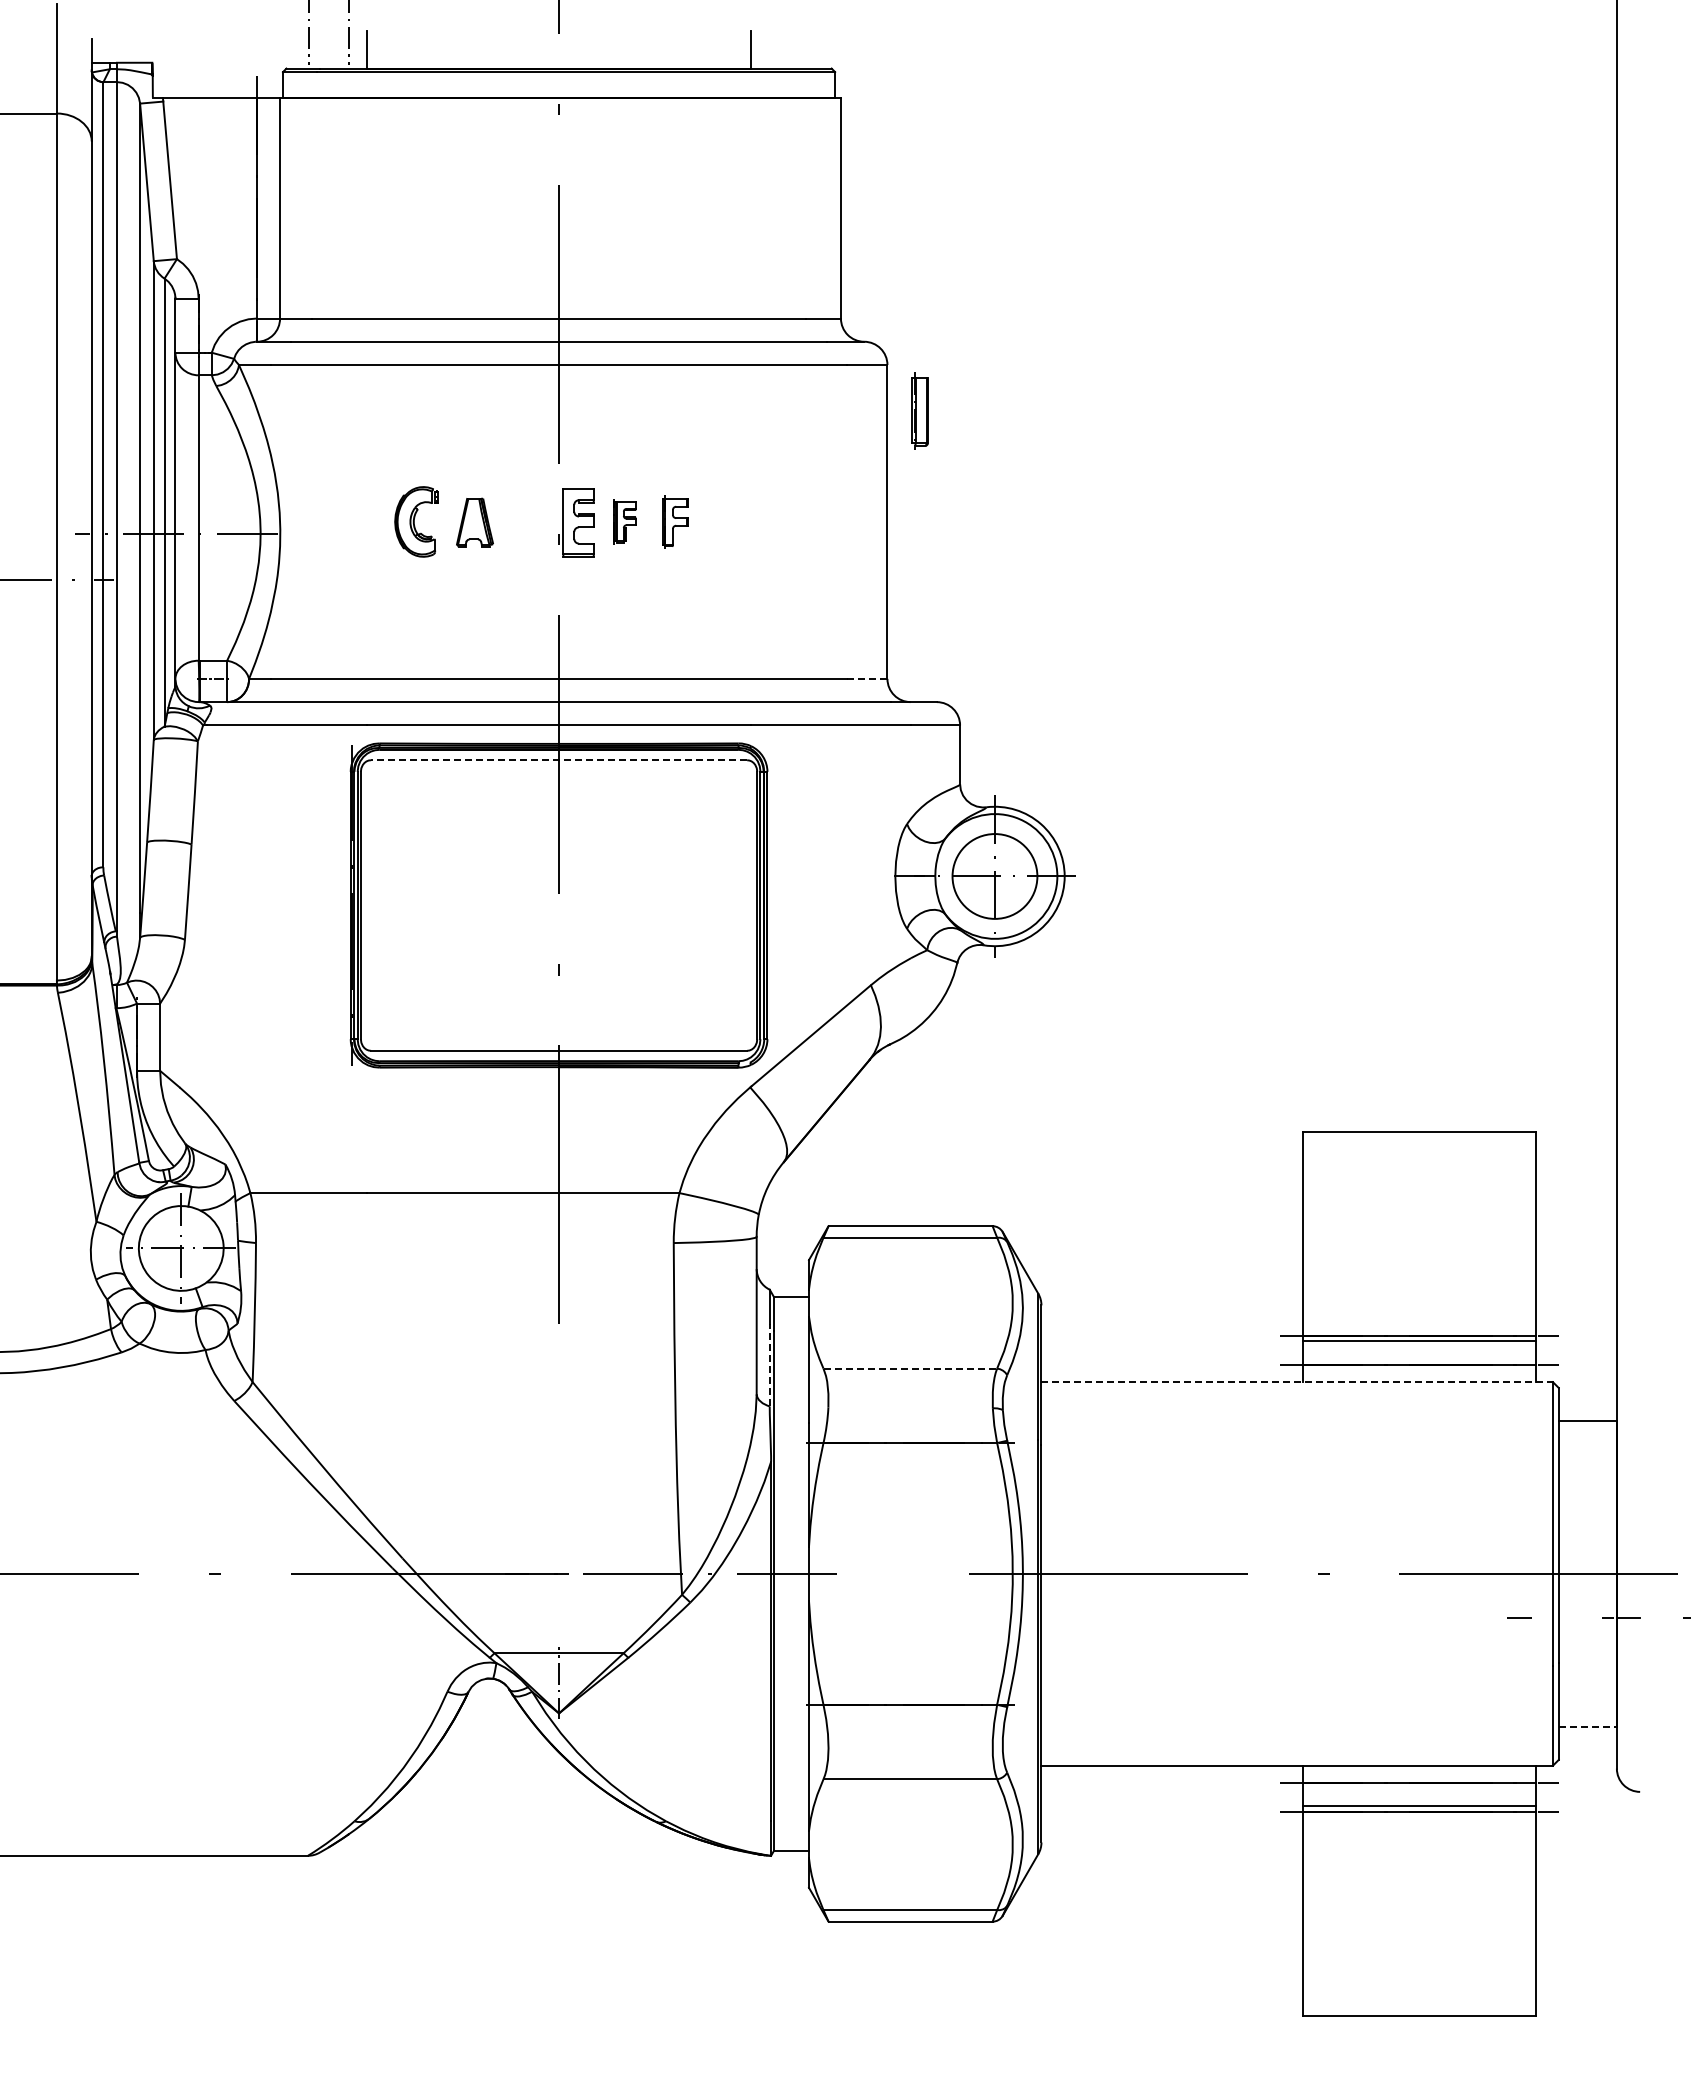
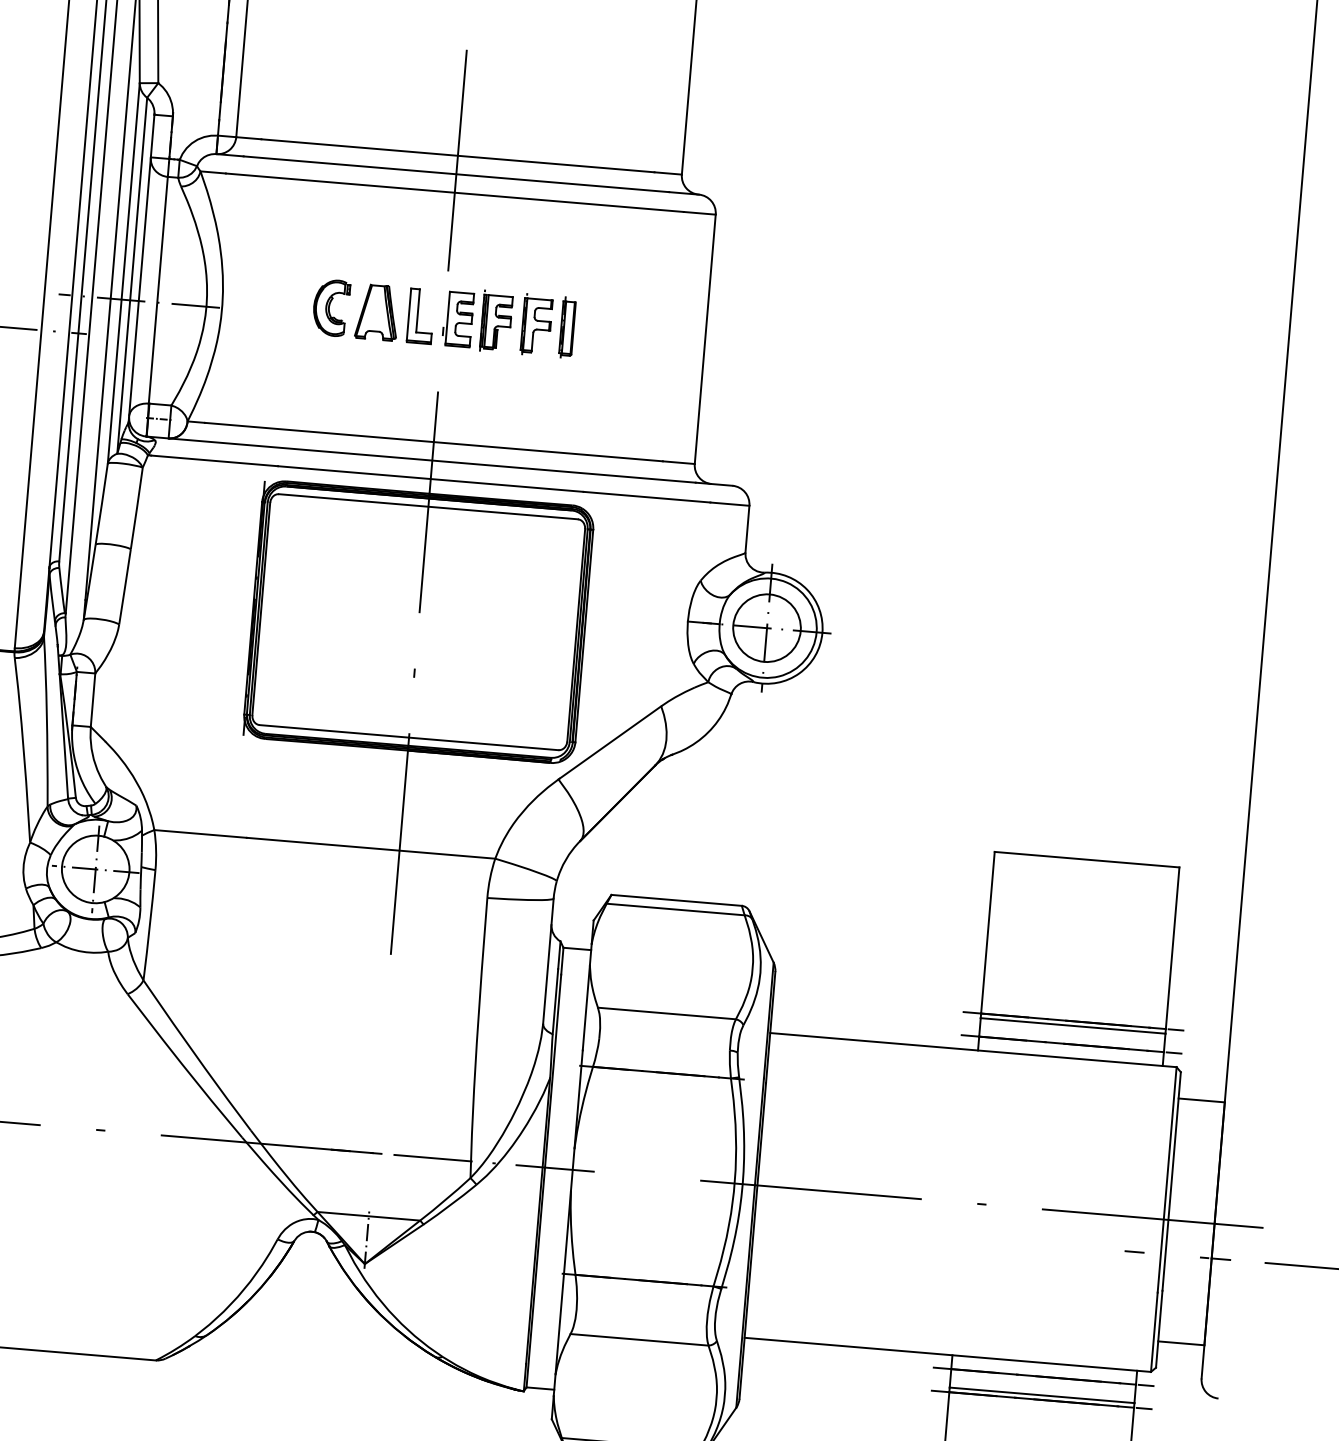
part: (919, 410) -> (567, 327), moved
part: (624, 521) -> (496, 321), size x1.67
part: (675, 521) -> (536, 324), size x1.43
part: (474, 522) -> (377, 312), size x1.43
part: (529, 522) -> (420, 315), added
line: (866, 678) -> (678, 462), dashed -> solid
line: (558, 760) -> (427, 506), dashed -> solid
line: (769, 1365) -> (555, 1001), dashed -> solid
line: (910, 1368) -> (667, 1013), dashed -> solid
line: (1297, 1382) -> (973, 1050), dashed -> solid
line: (1588, 1726) -> (1181, 1343), dashed -> solid

